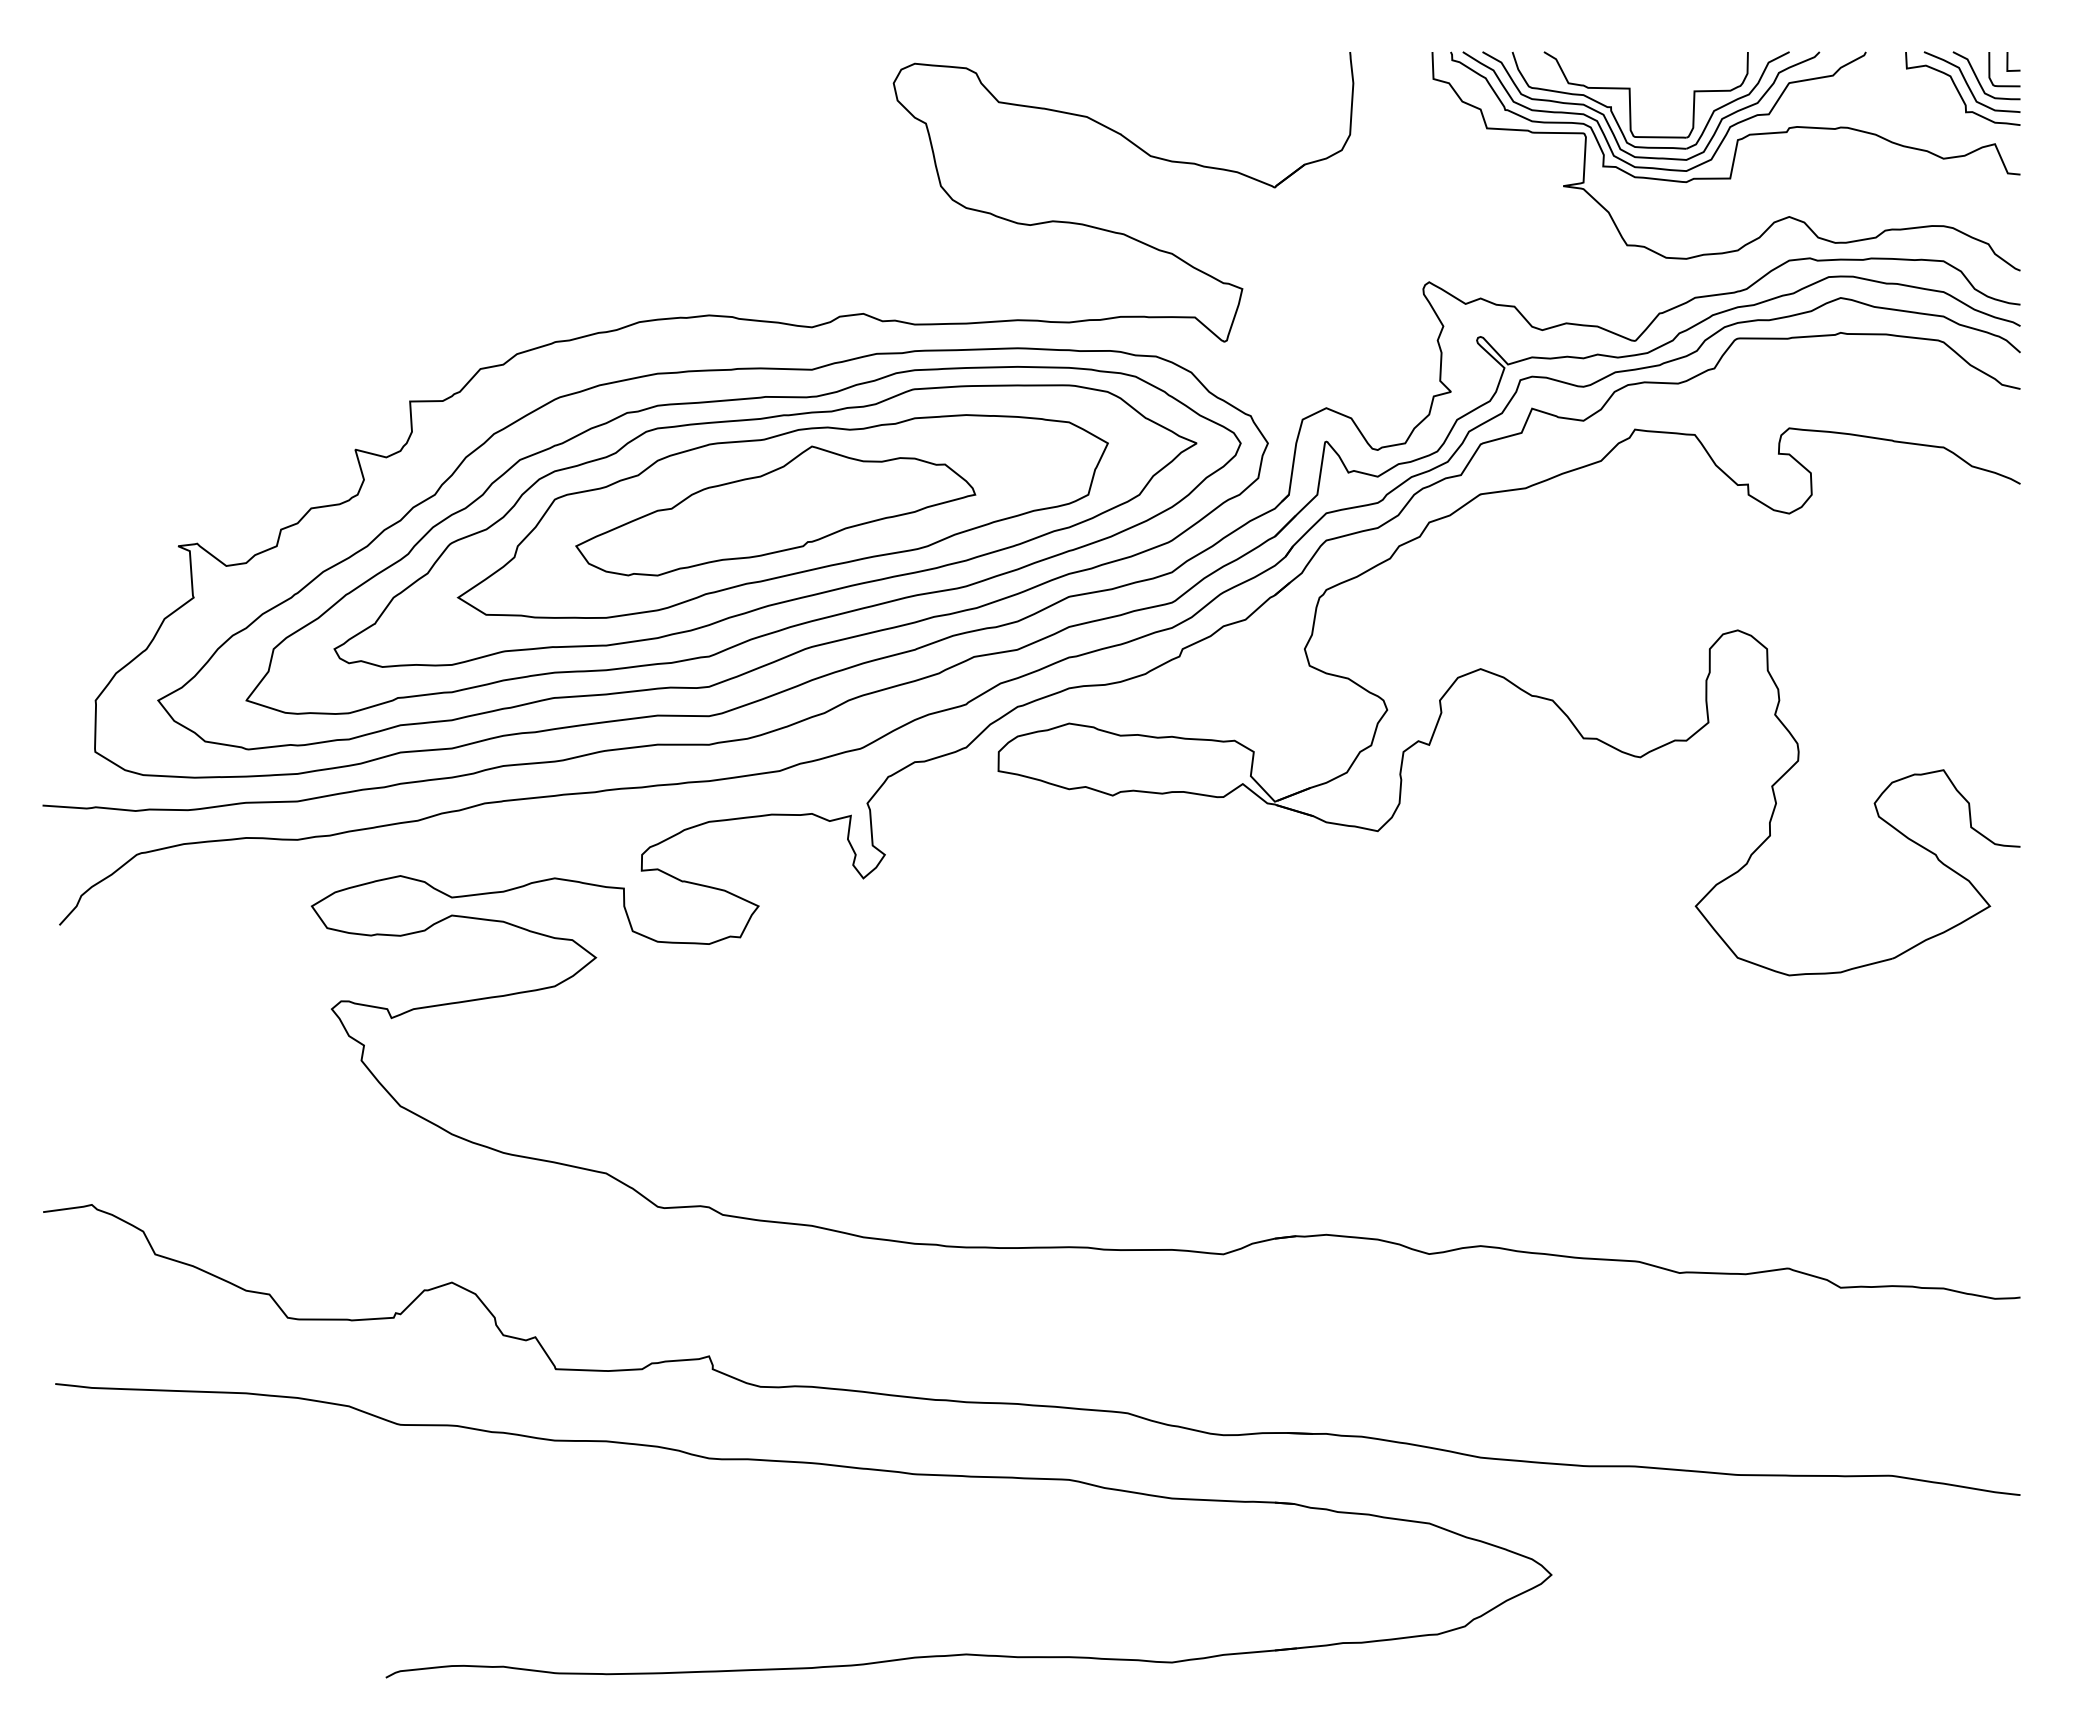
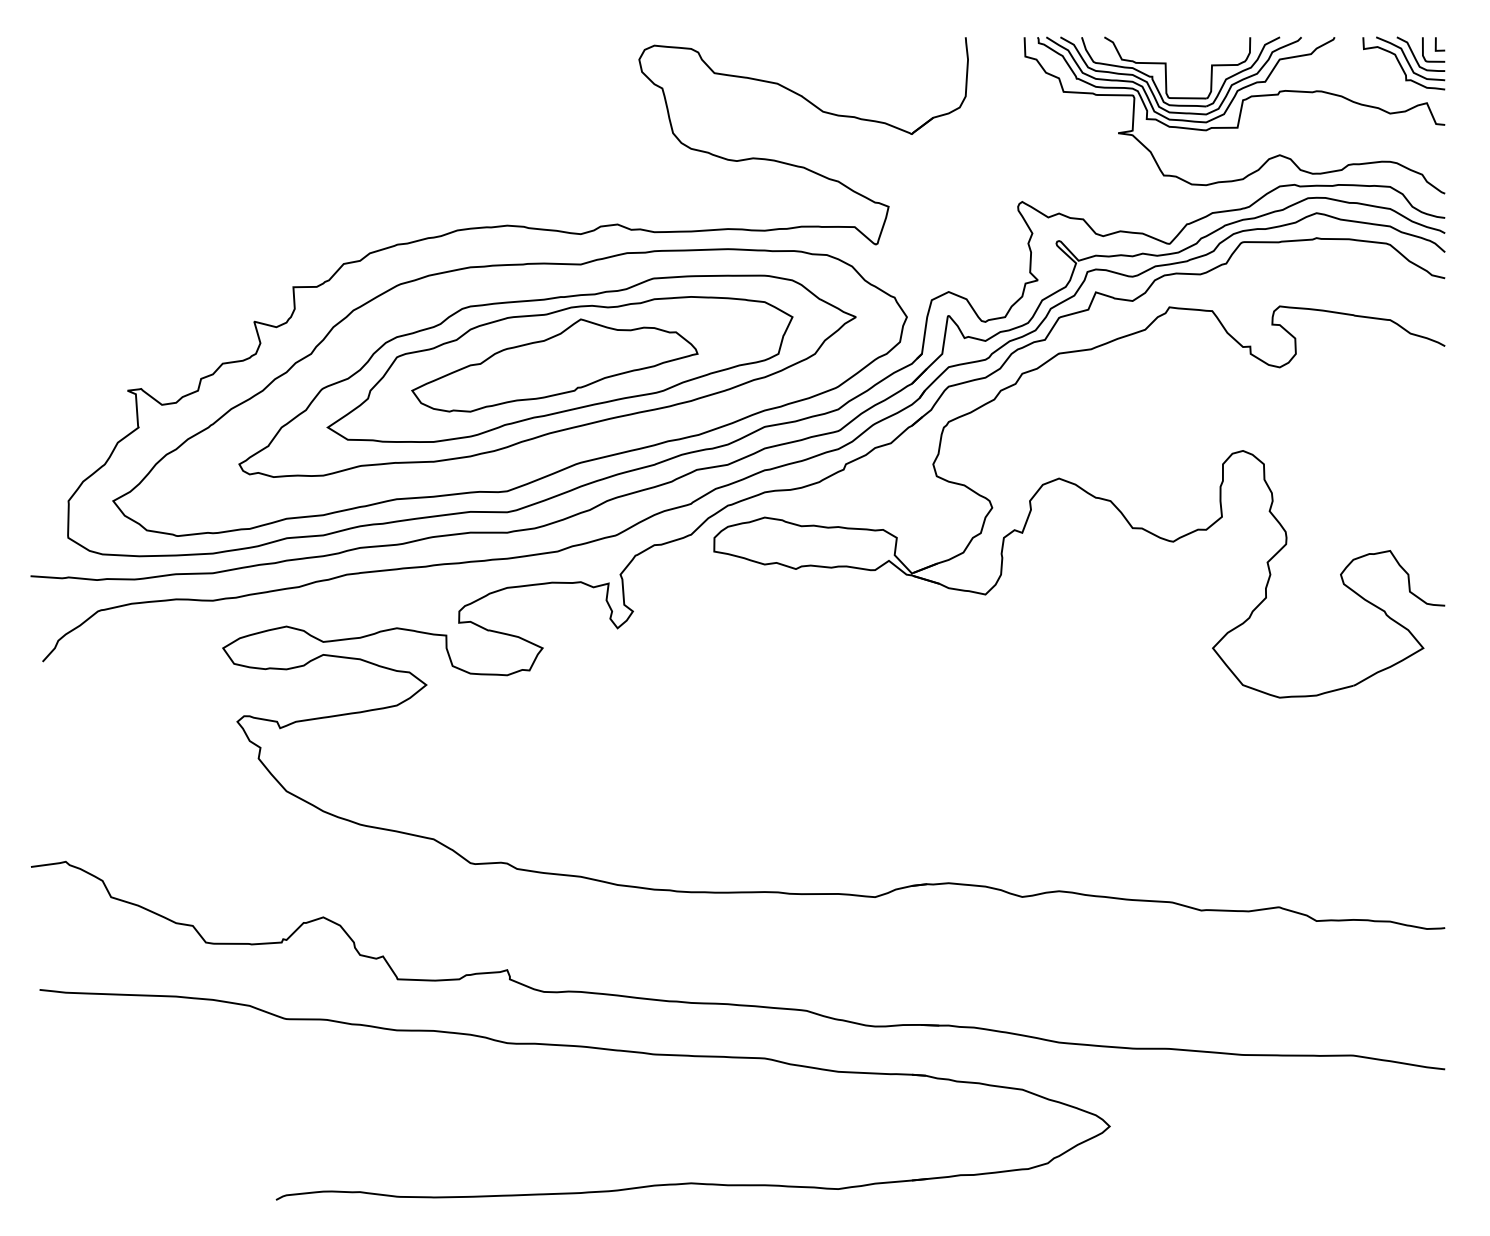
part: (743, 540) -> (531, 386), removed

